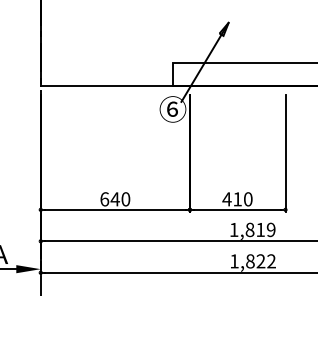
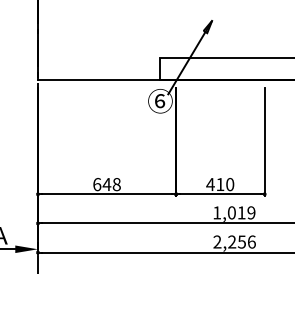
text: (125, 199) -> (116, 184), 640 -> 648
text: (249, 229) -> (231, 212), 1,819 -> 1,019
text: (253, 261) -> (235, 242), 1,822 -> 2,256

